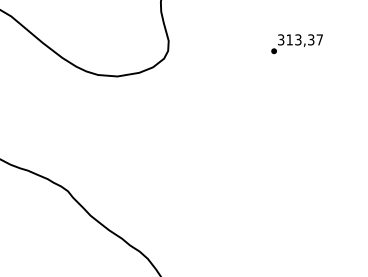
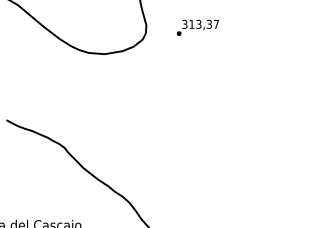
text: (296, 43) -> (197, 27), moved

